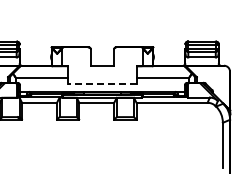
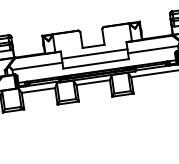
line: (102, 73) -> (94, 53), added
line: (102, 84) -> (96, 64), dashed -> solid

